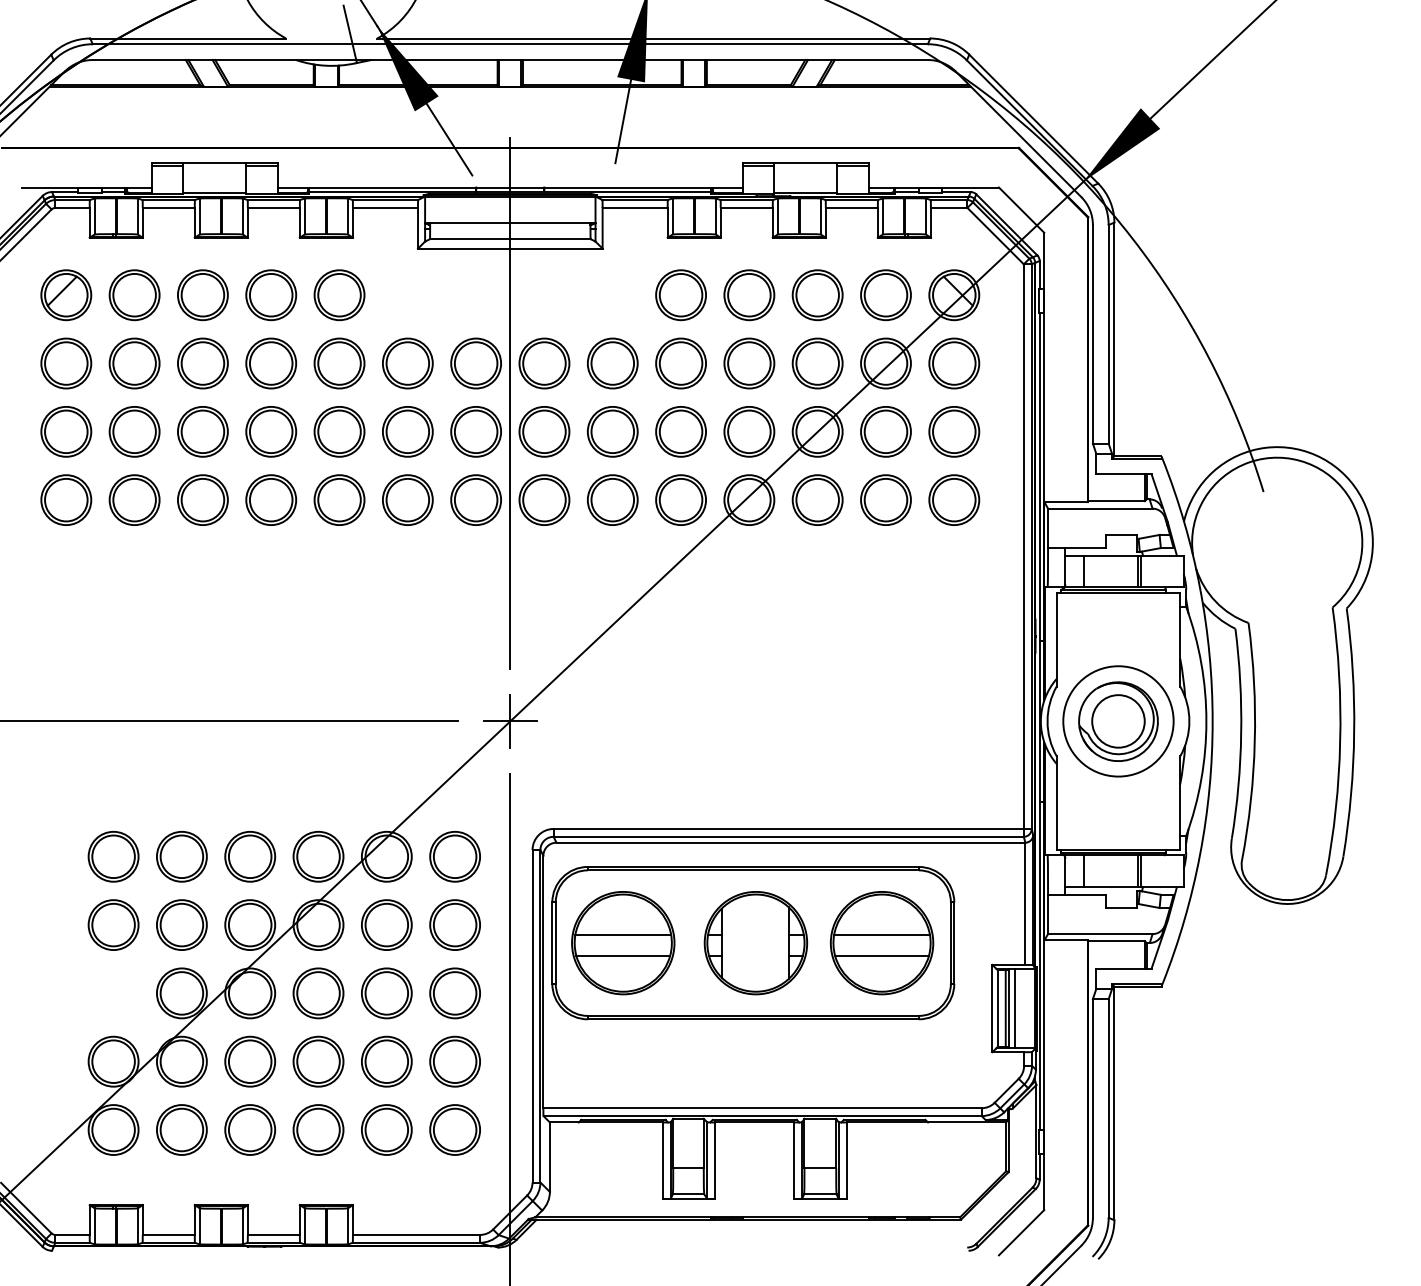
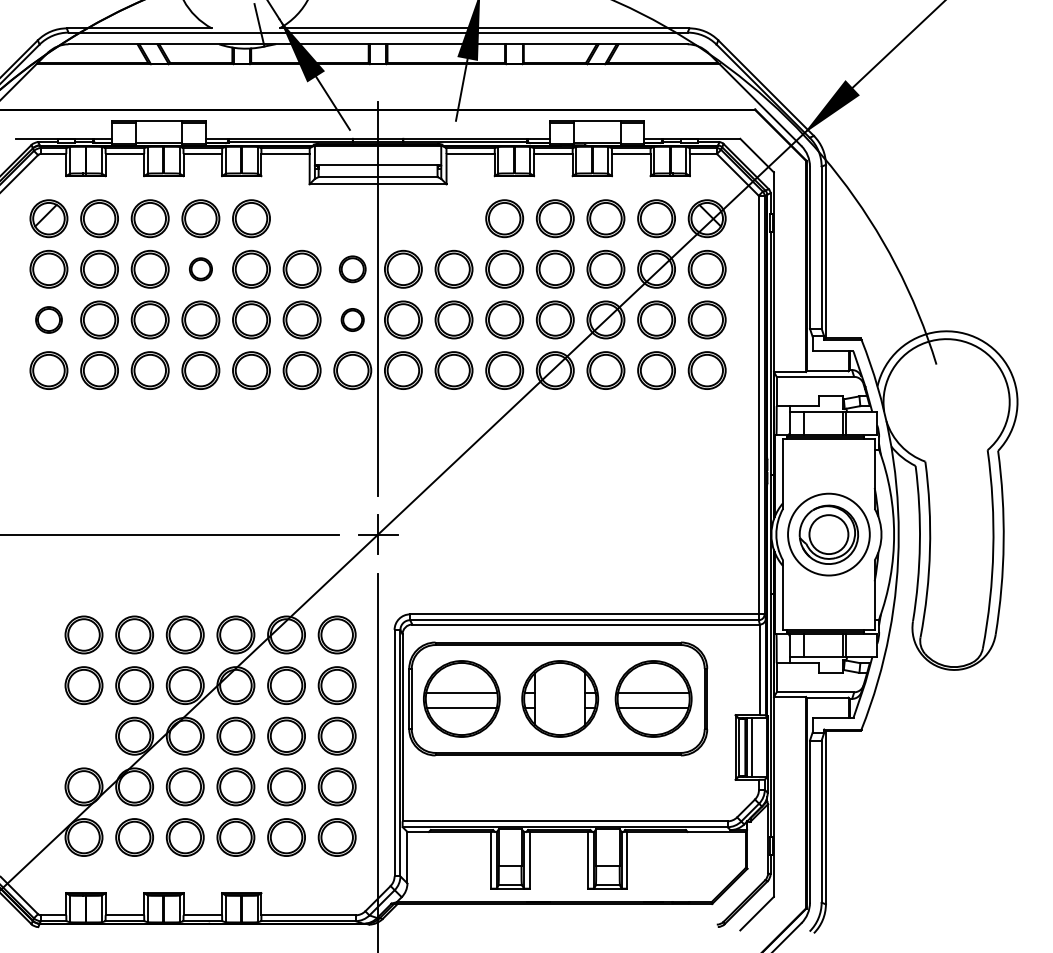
part: (271, 363) -> (201, 269), size x0.6
part: (475, 363) -> (352, 269), size x0.7
part: (66, 431) -> (49, 319), size x0.7
part: (475, 431) -> (352, 319), size x0.6

